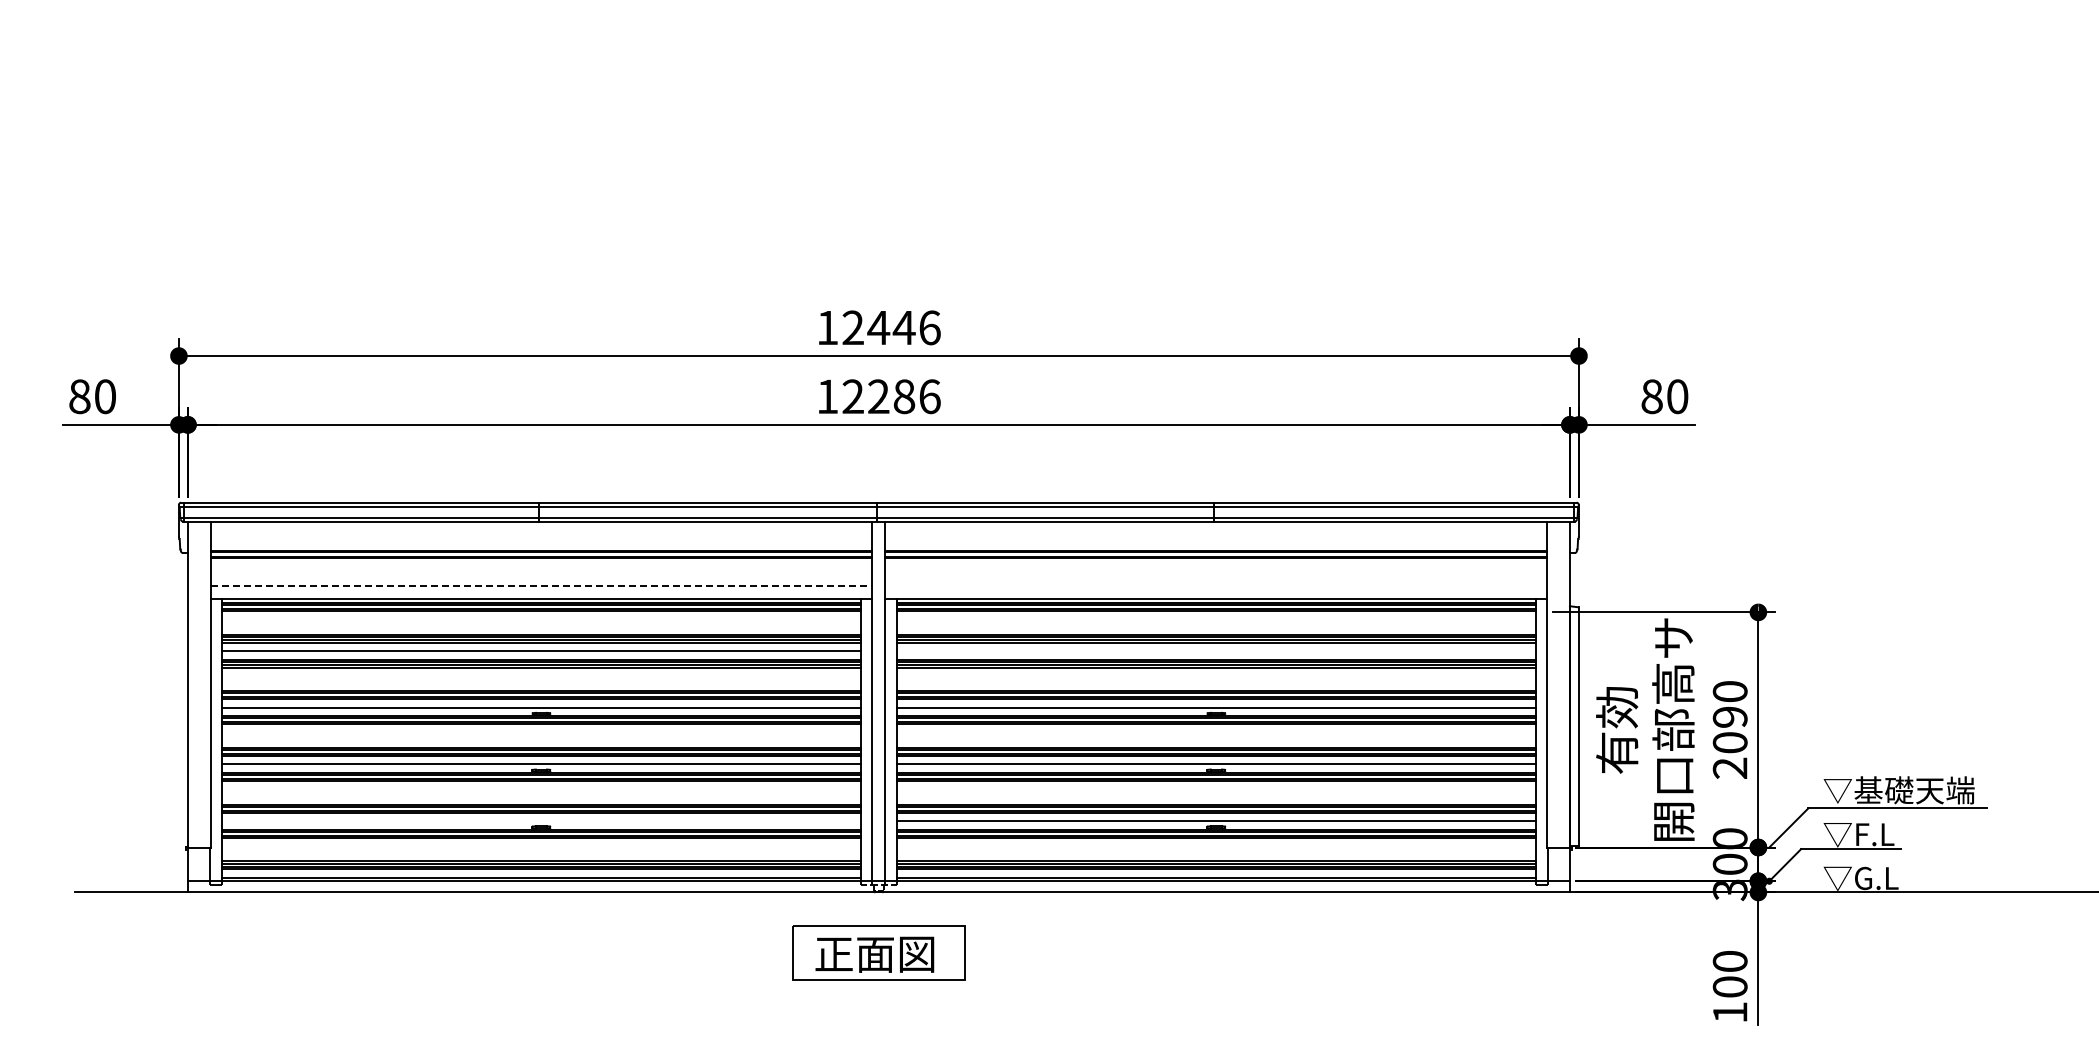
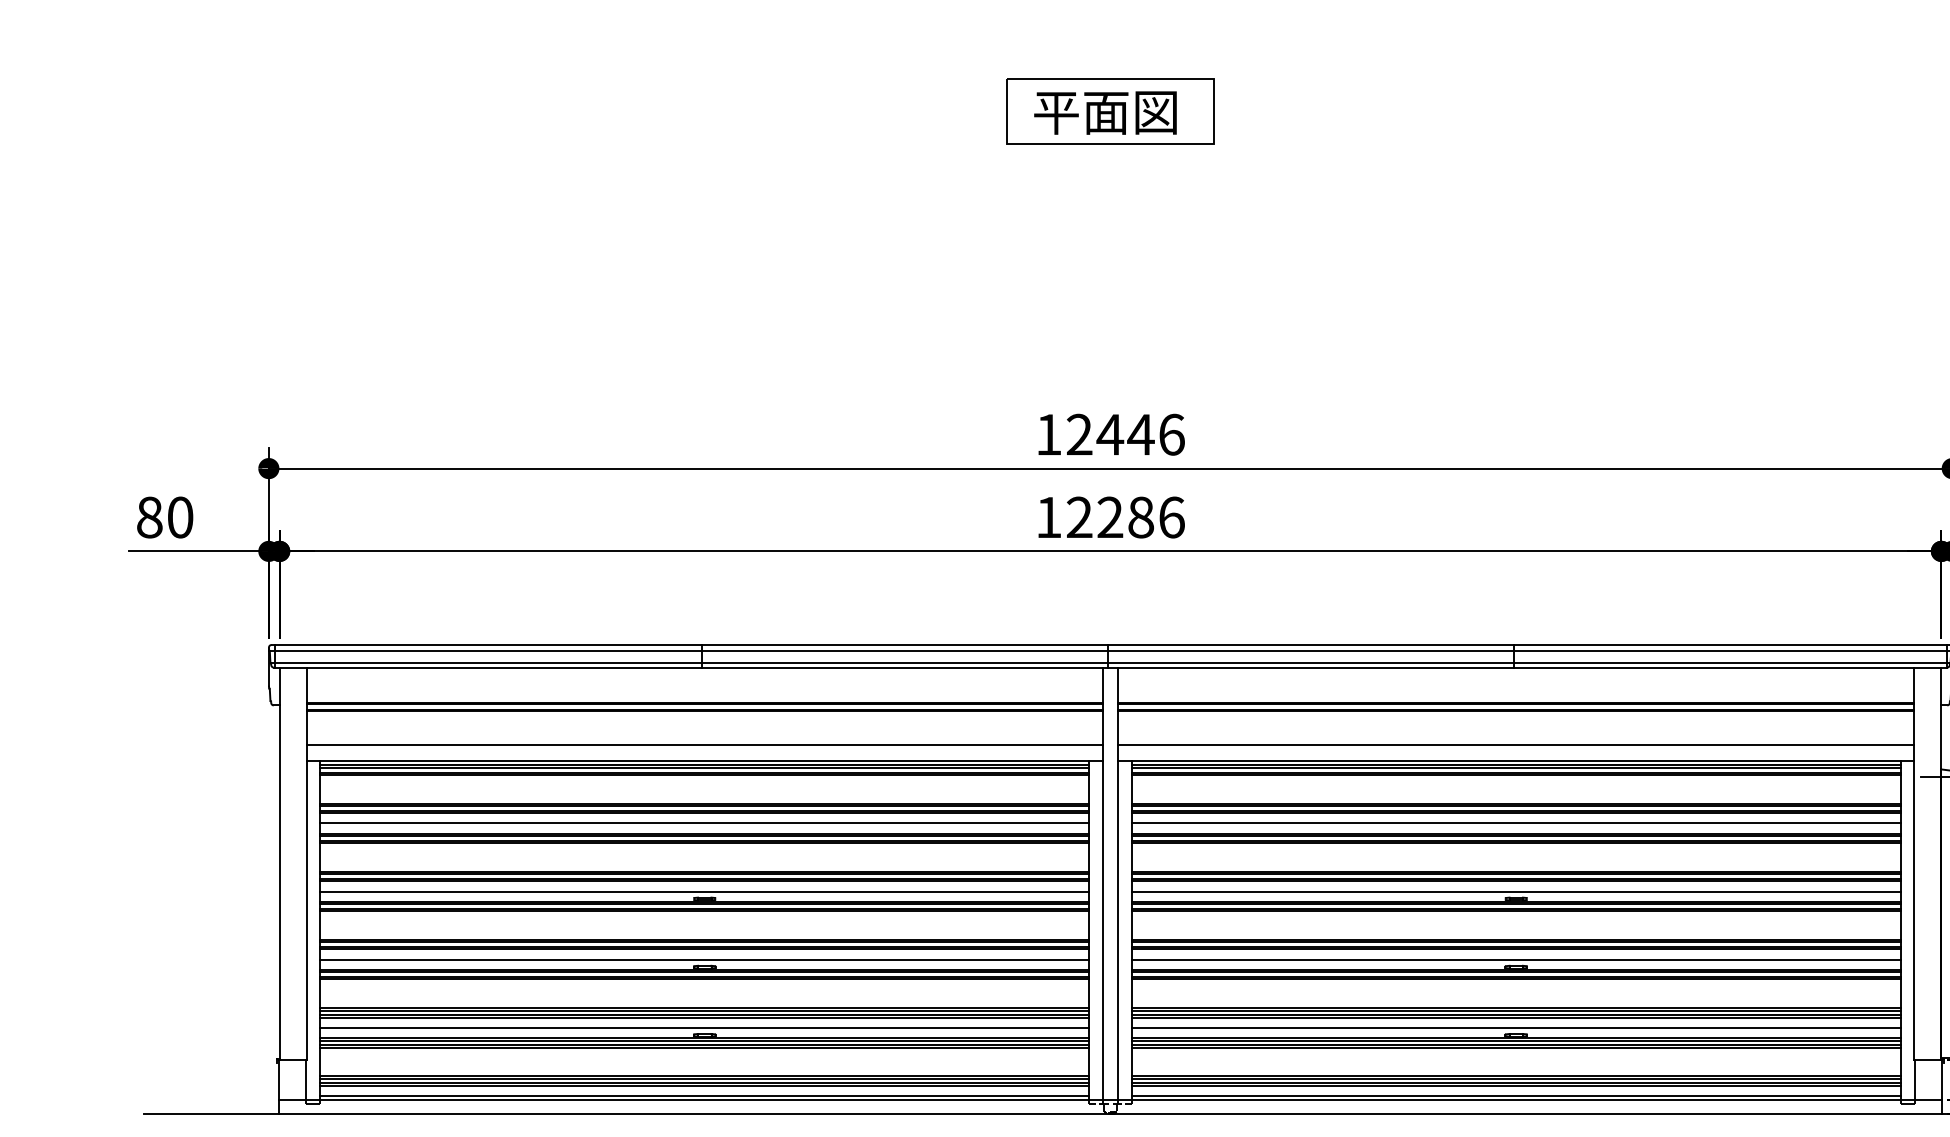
part: (878, 58) -> (1110, 110), added
line: (541, 586) -> (704, 745), dashed -> solid
line: (1216, 586) -> (1516, 745), added
line: (1216, 651) -> (1516, 823), added
line: (541, 821) -> (704, 1028), added

